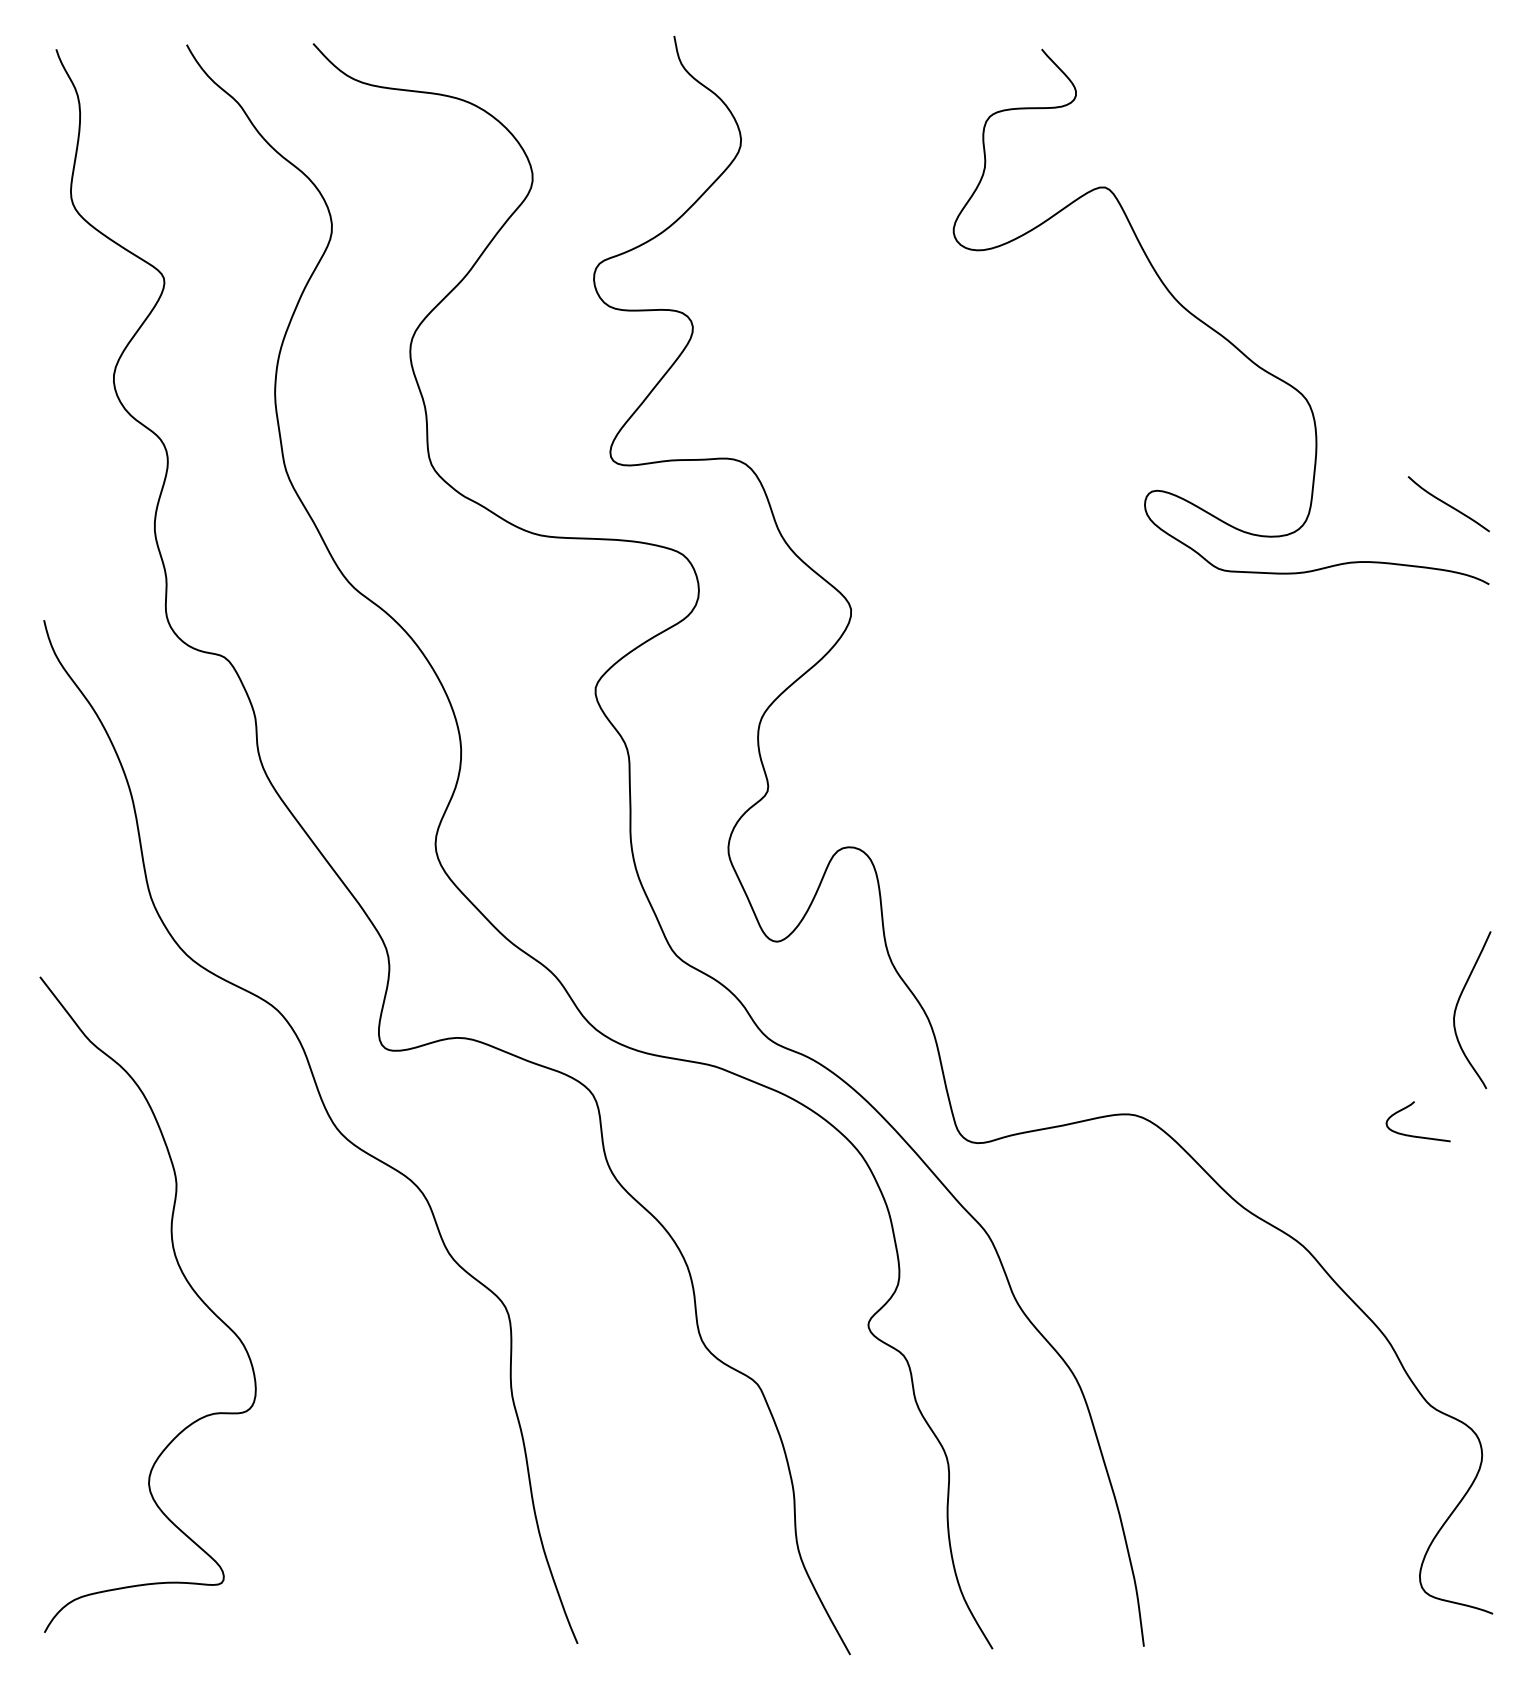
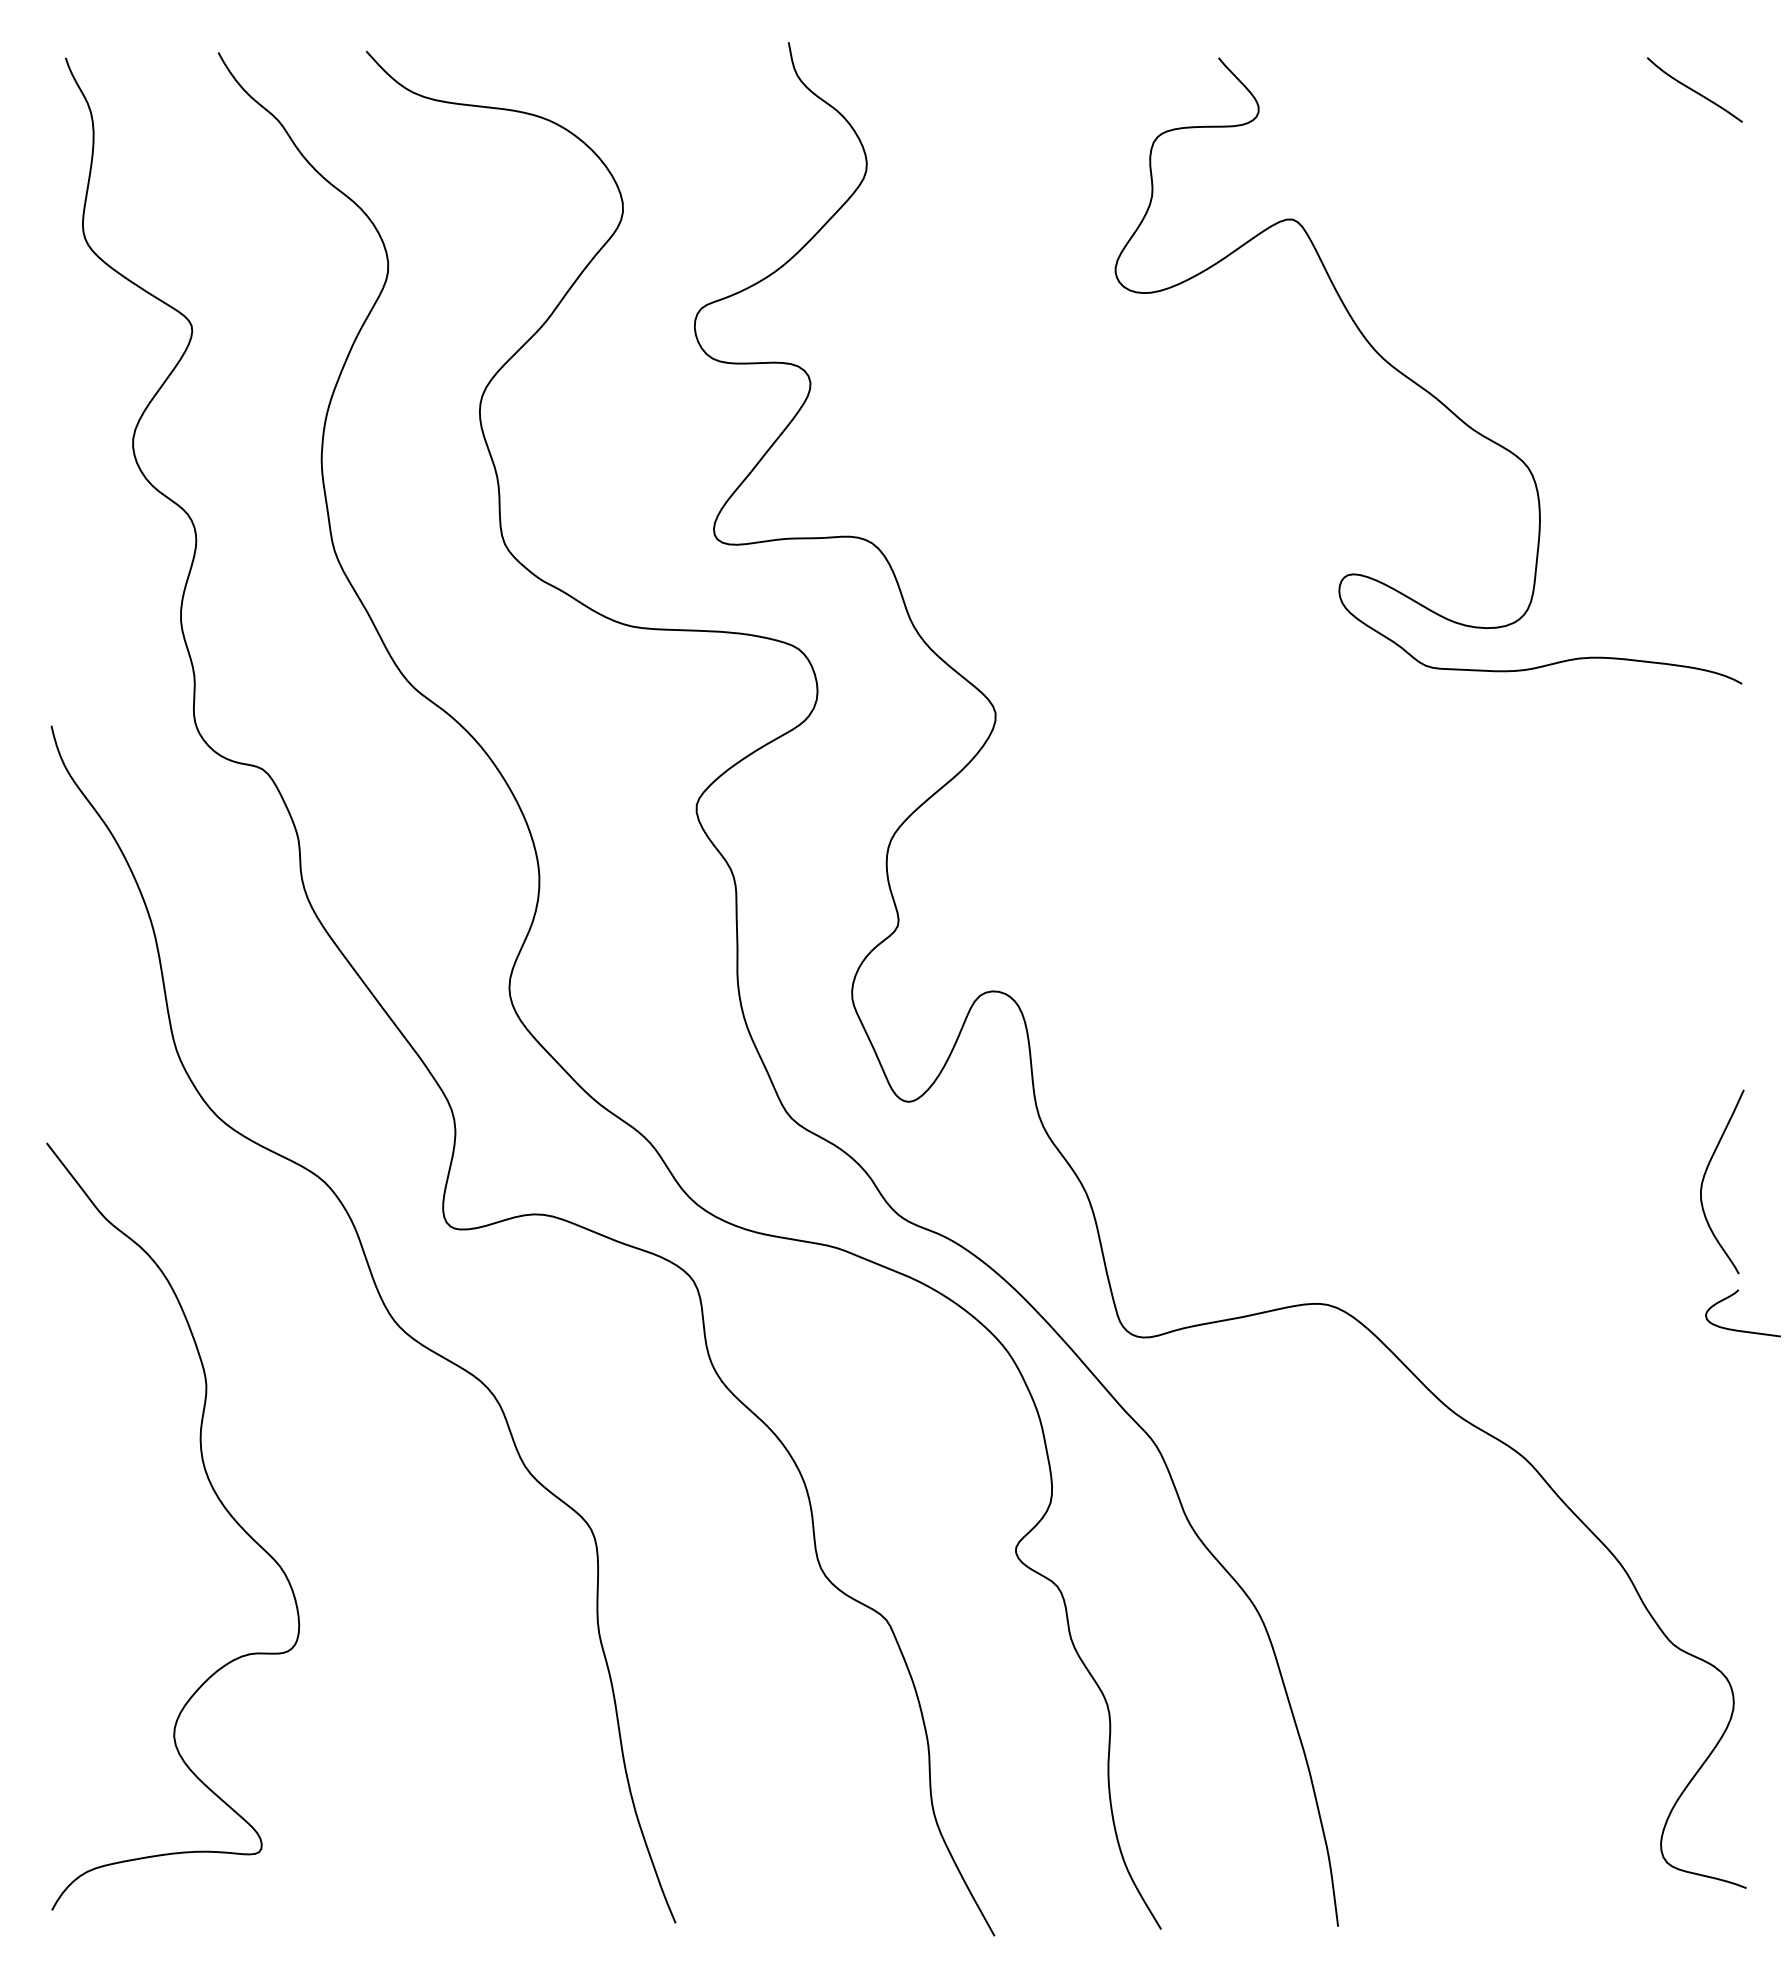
curve: (1447, 503) -> (1693, 89), moved
curve: (1413, 1135) -> (1737, 1329), moved

